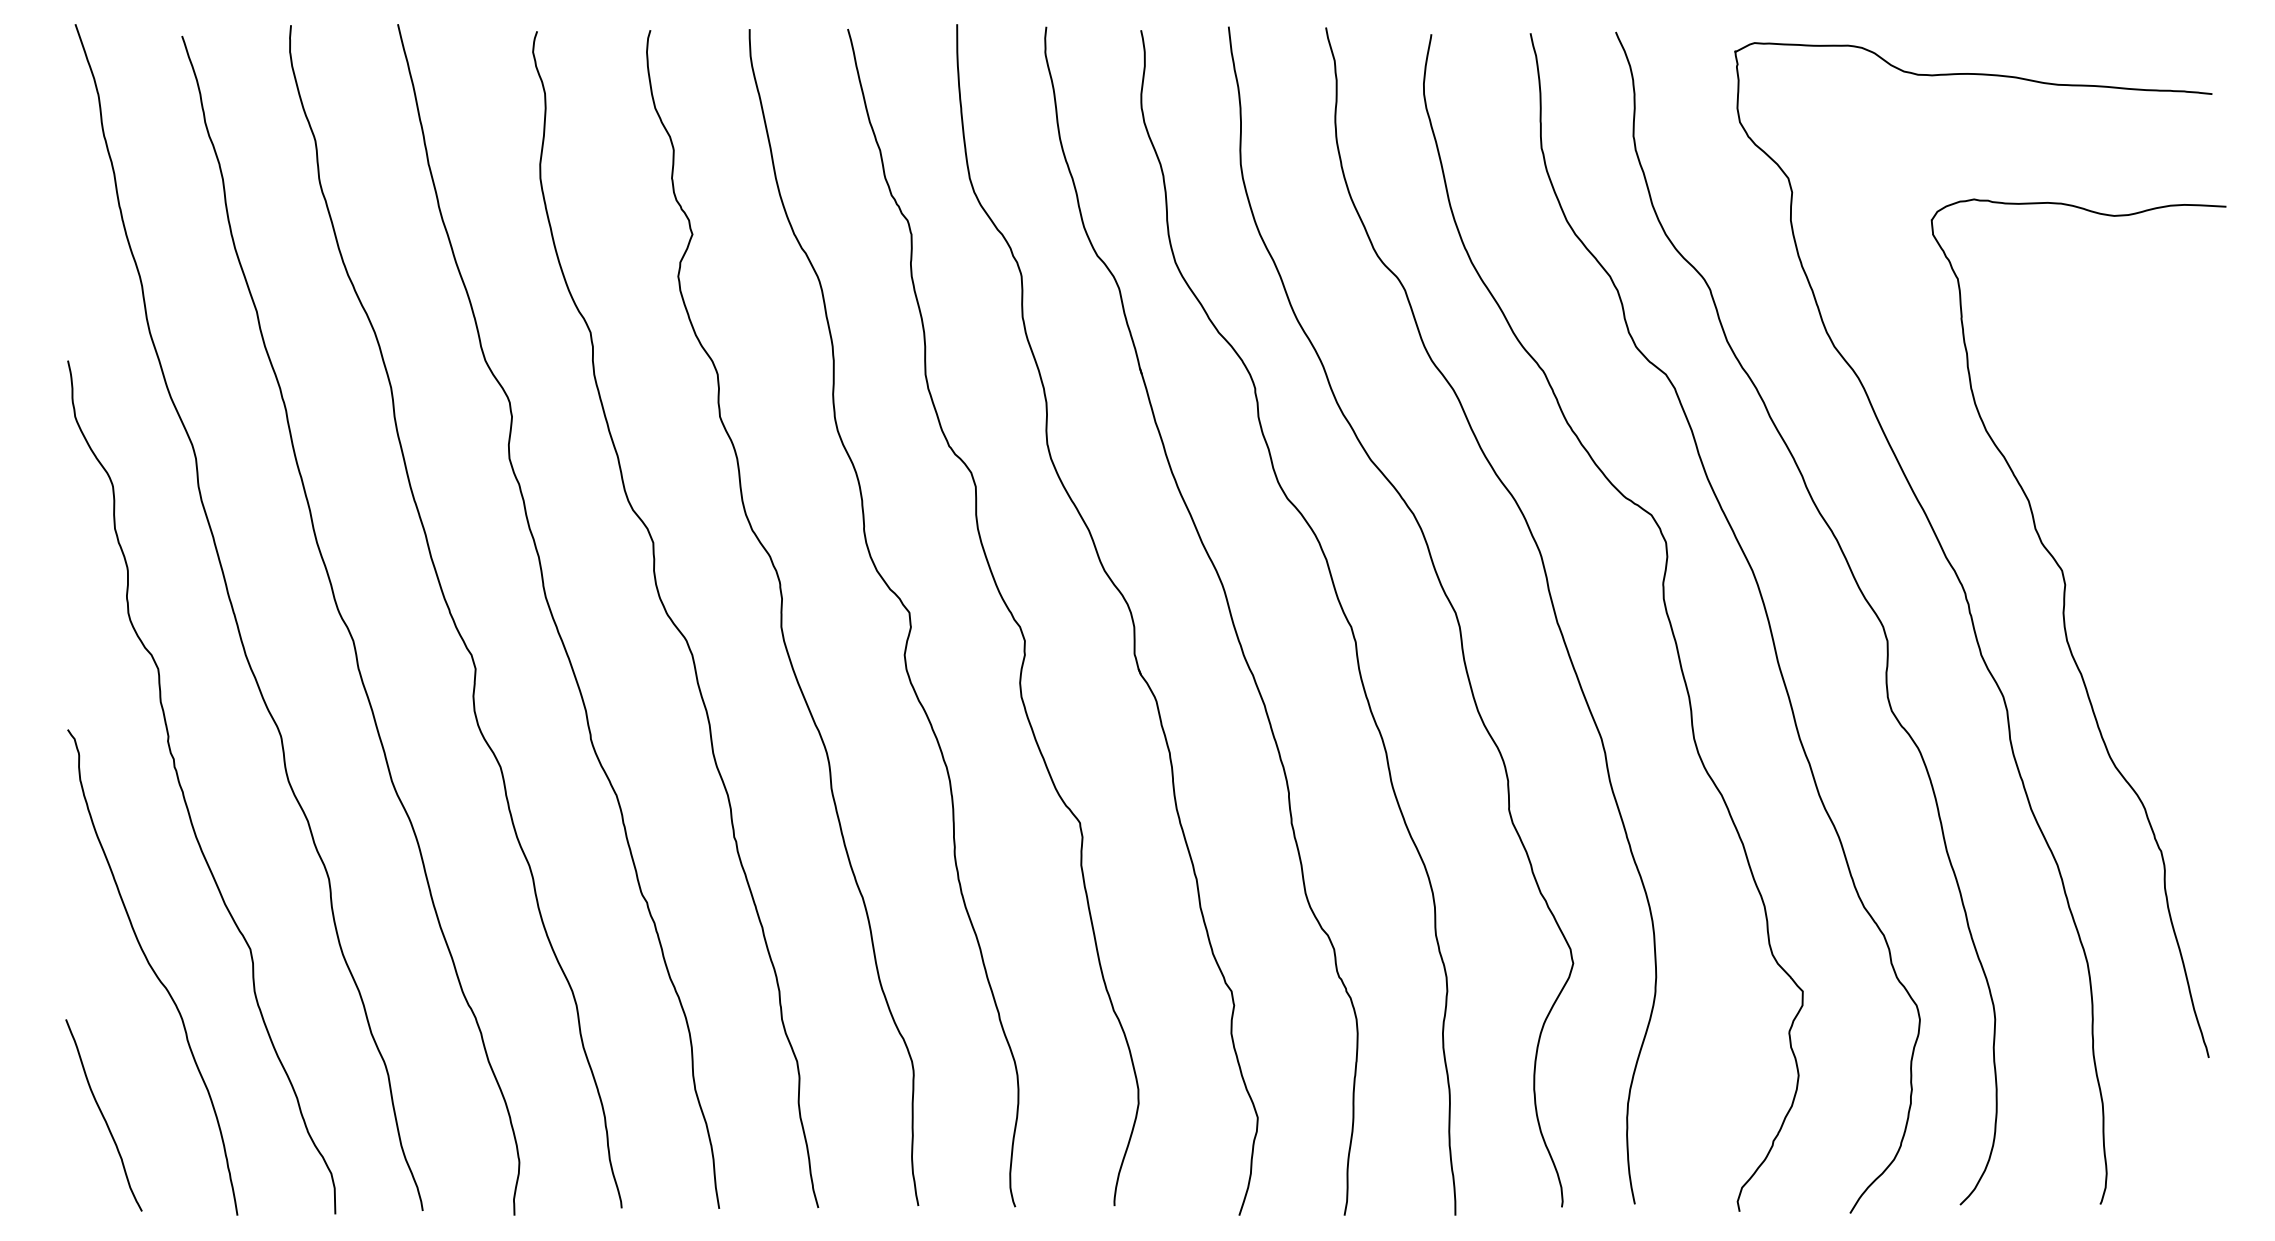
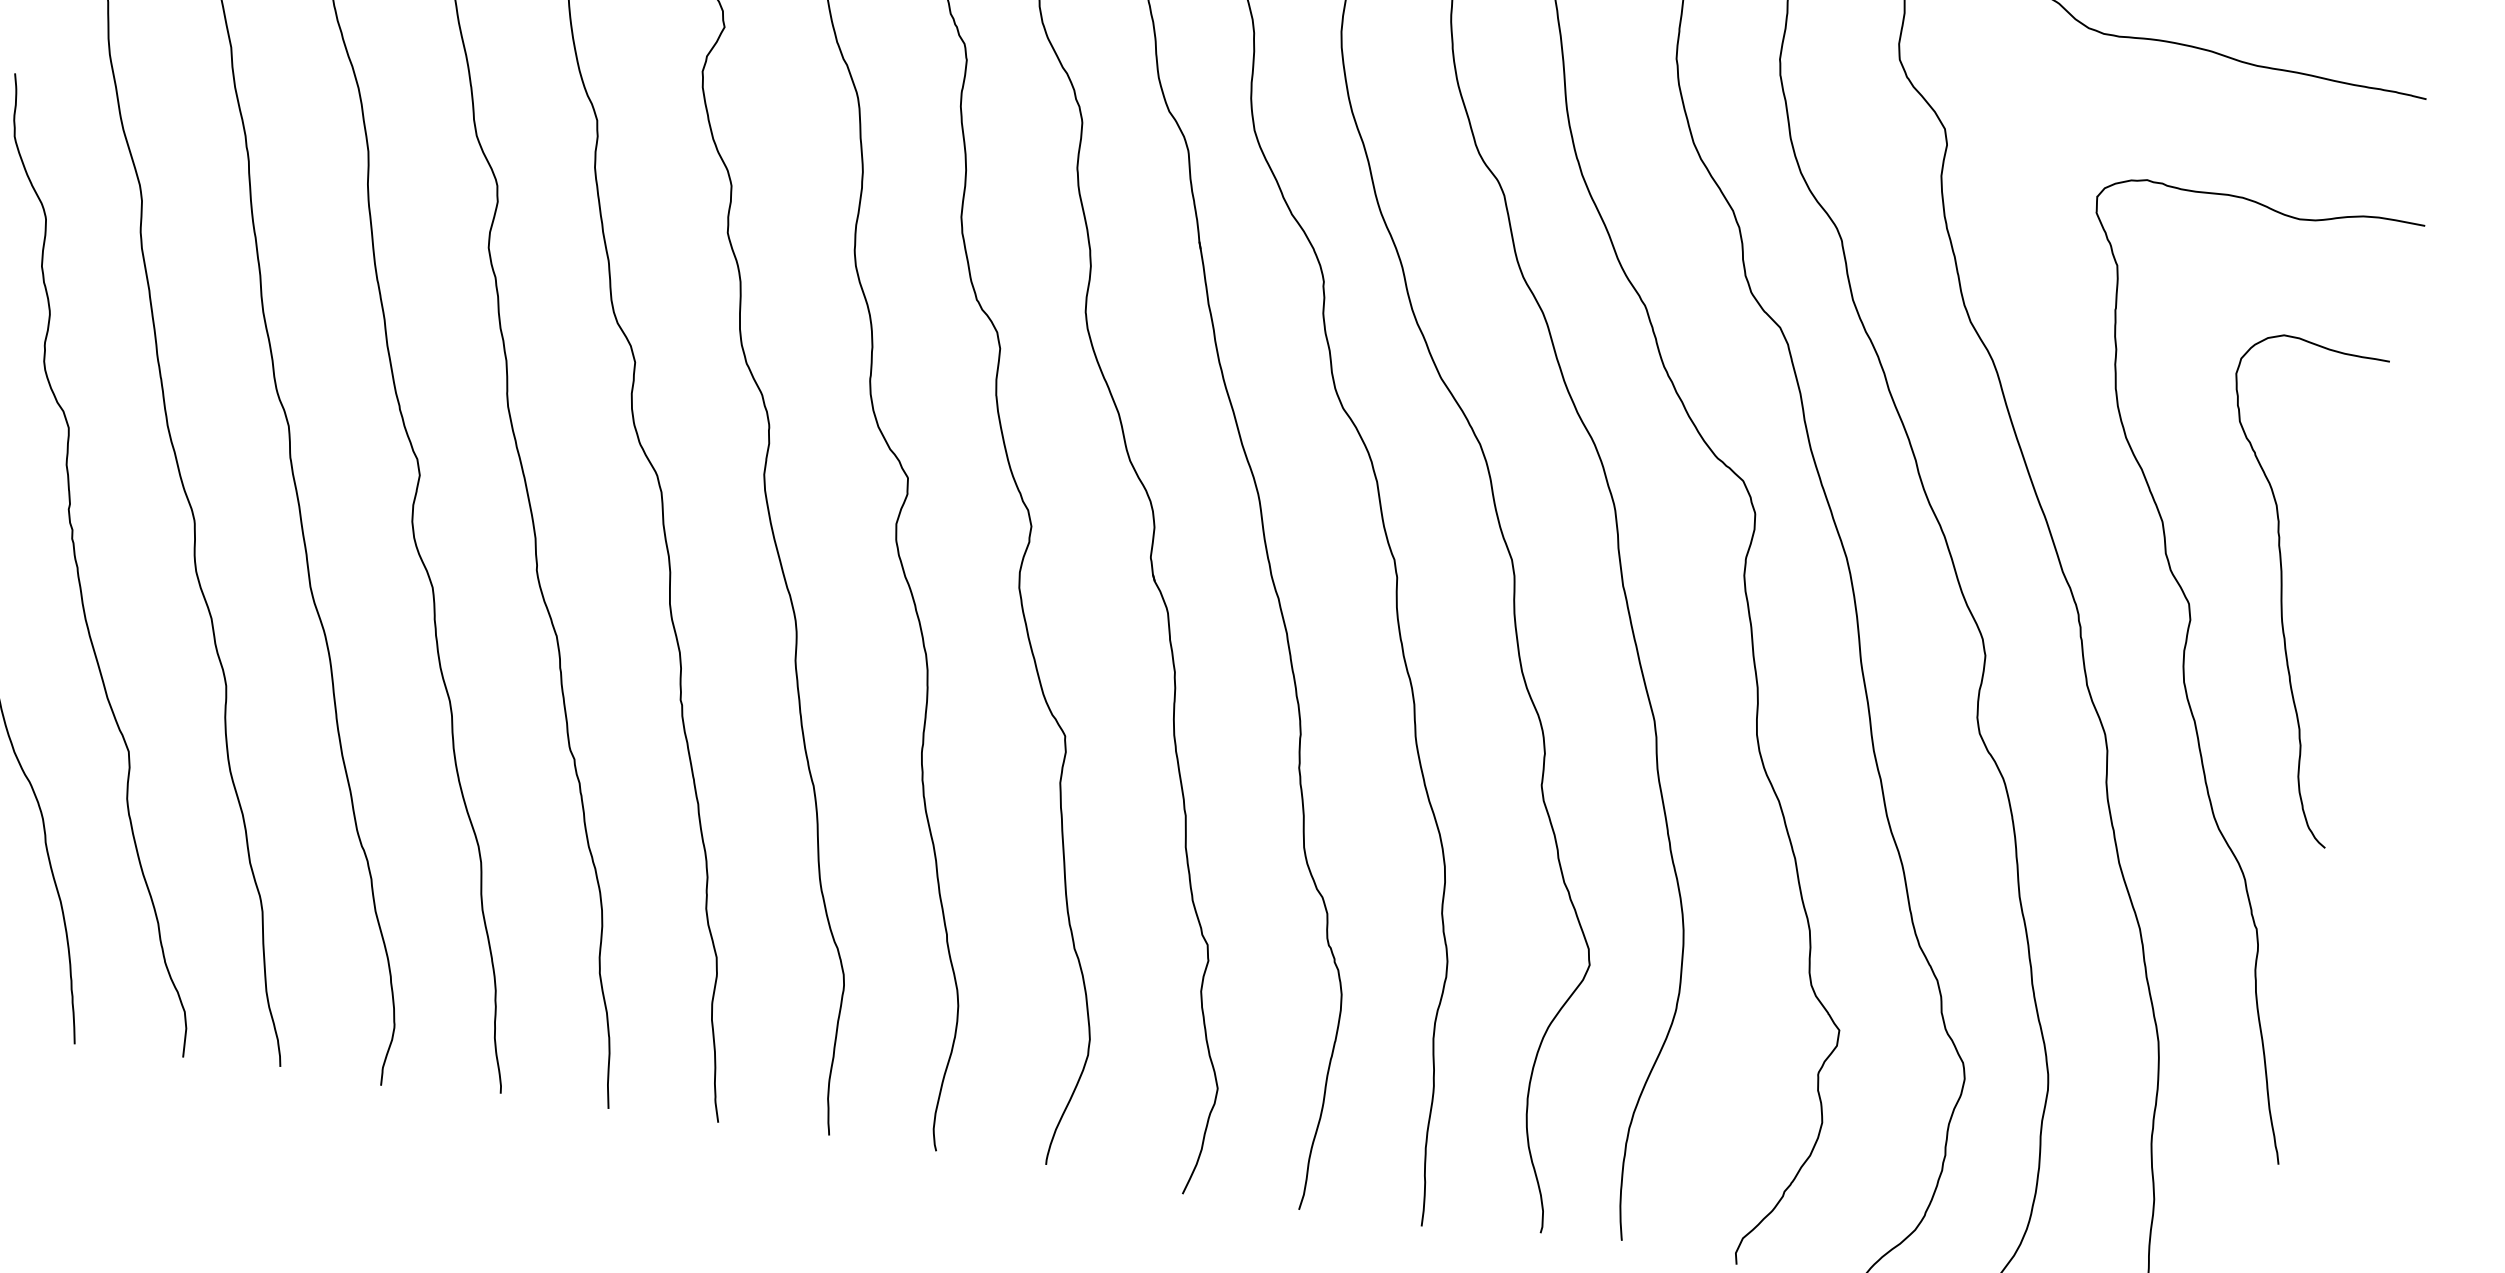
curve: (2143, 545) -> (2282, 588), added

